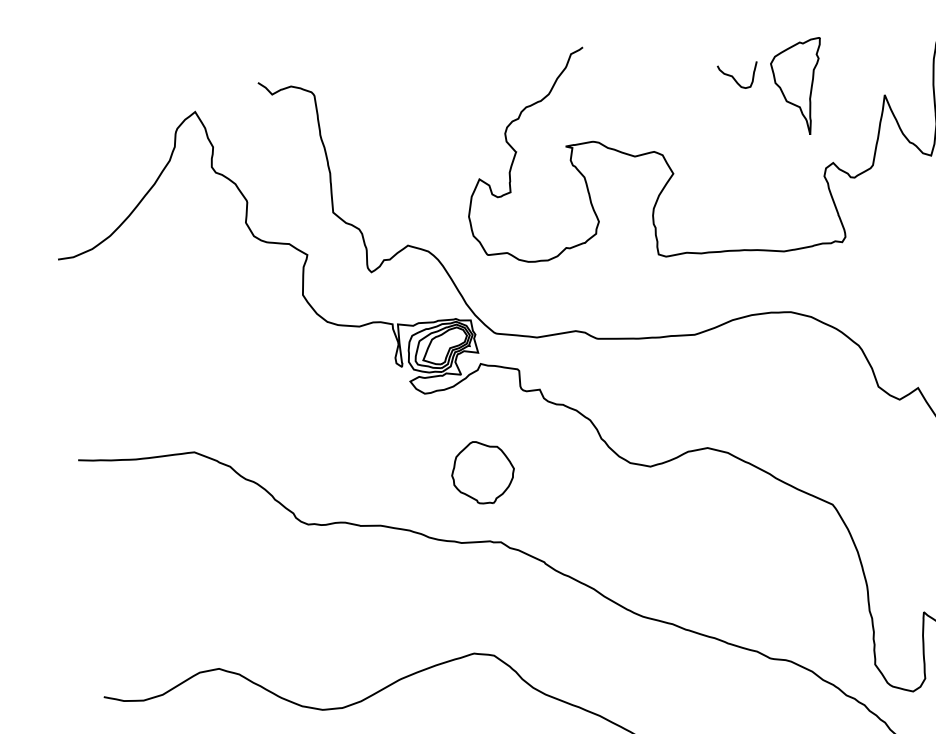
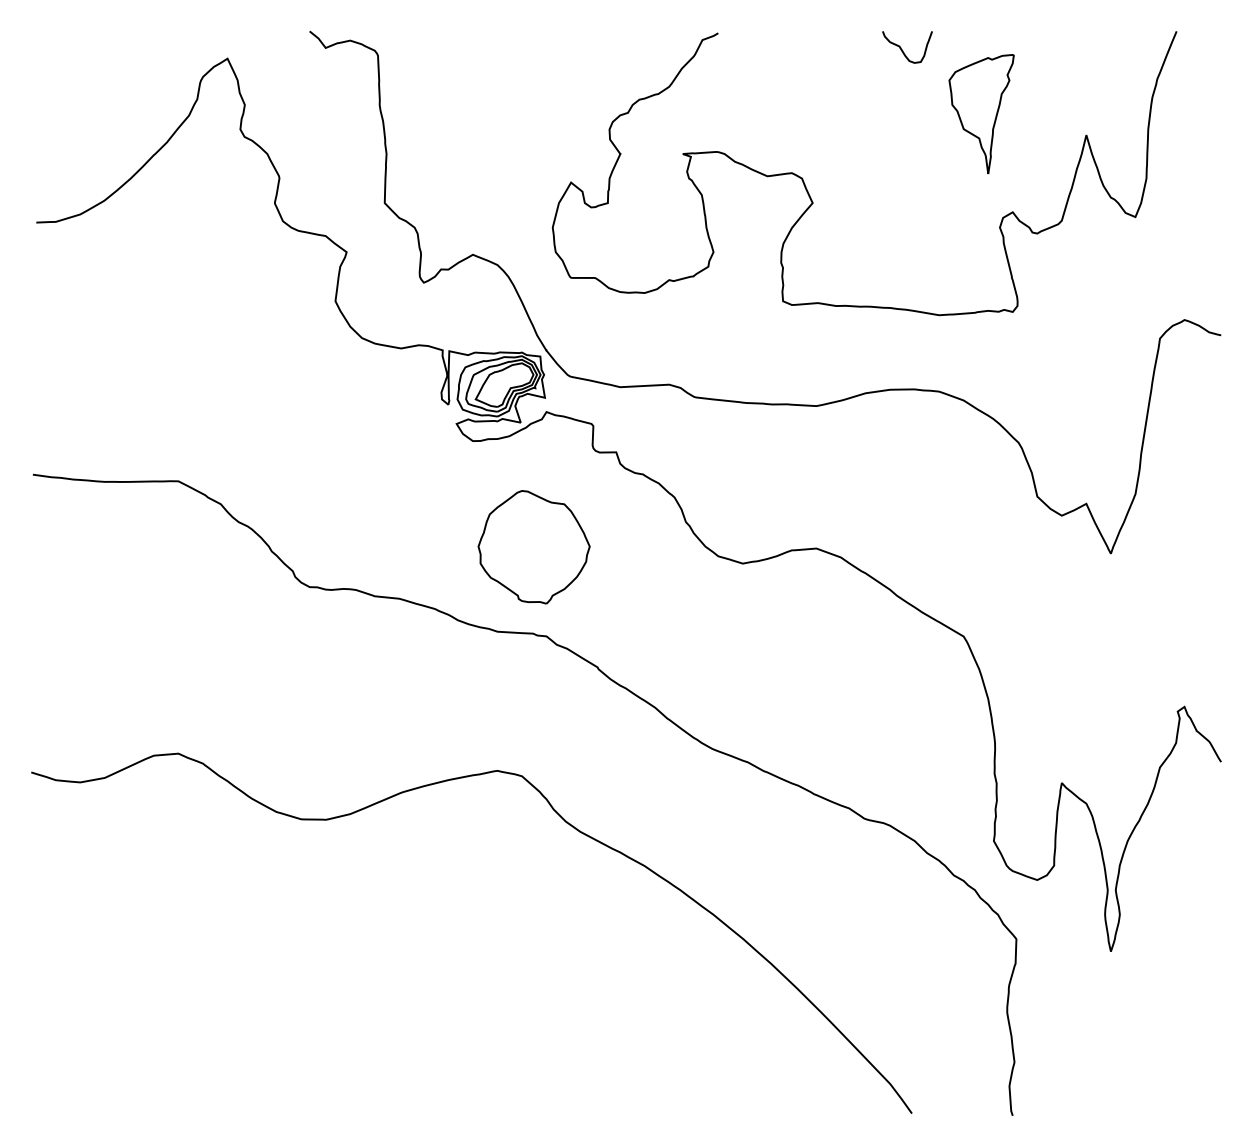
curve: (735, 79) -> (903, 50), moved
part: (482, 472) -> (533, 547), size x1.43

